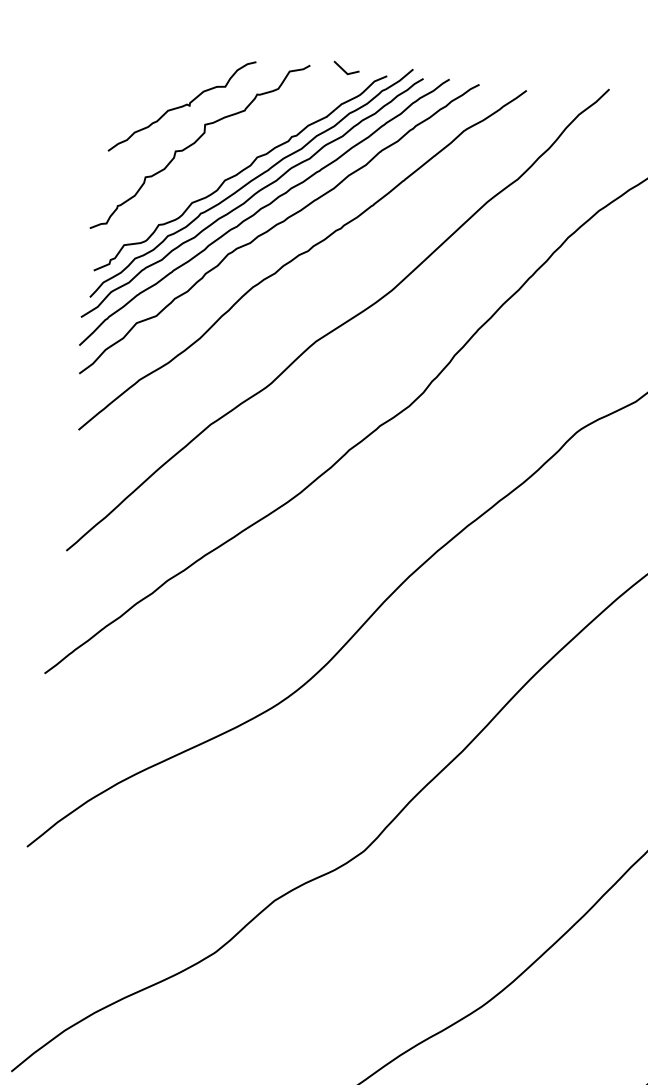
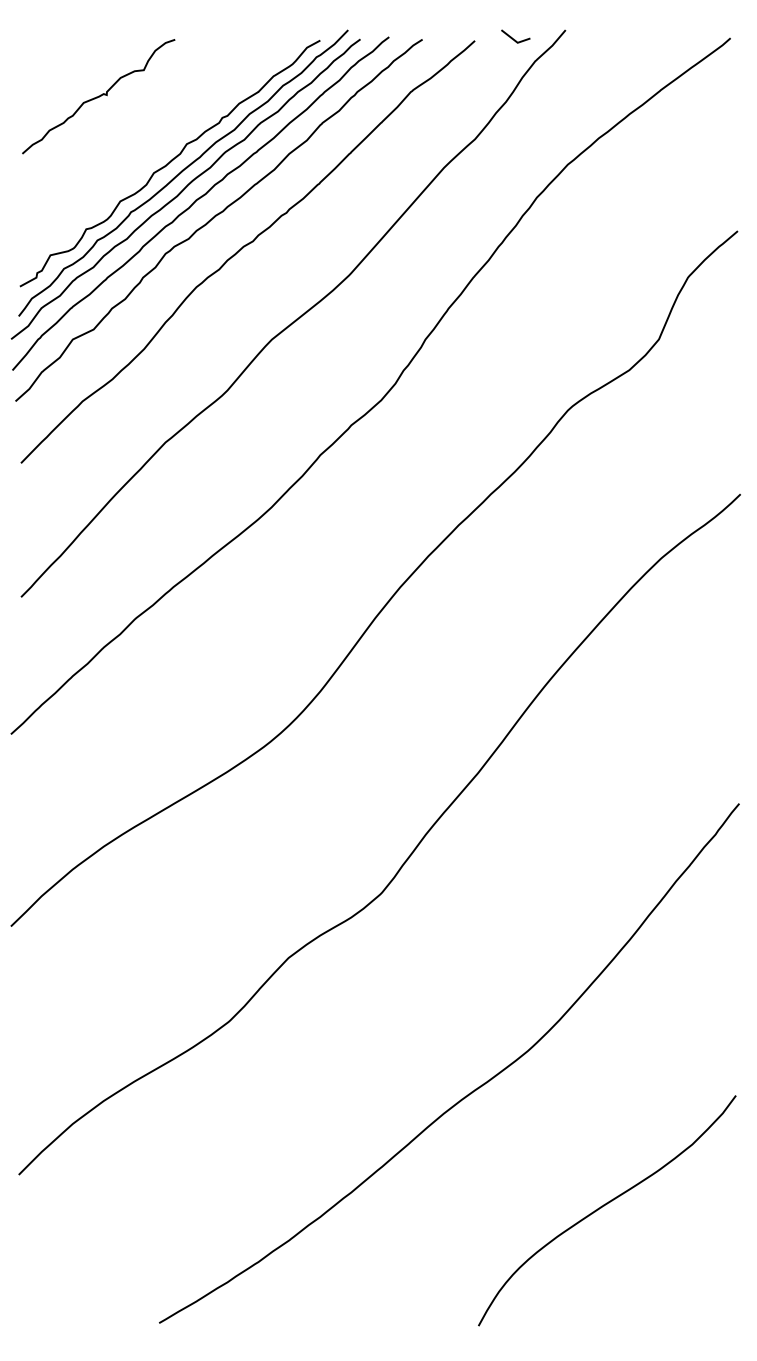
line: (344, 69) -> (513, 38), moved
curve: (196, 142) -> (118, 134), removed

